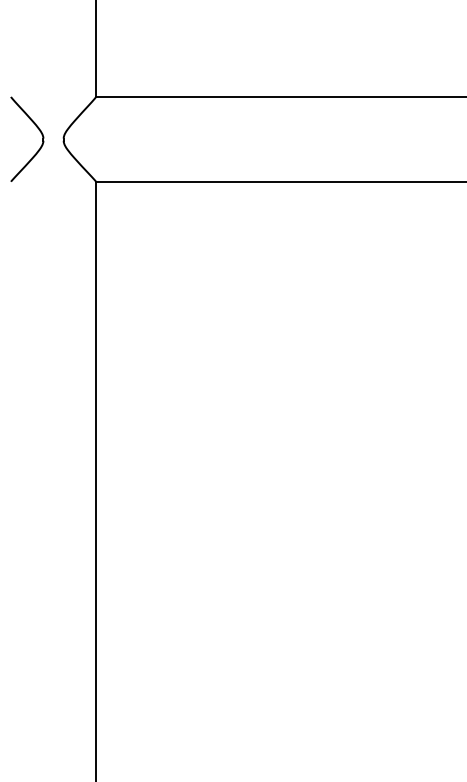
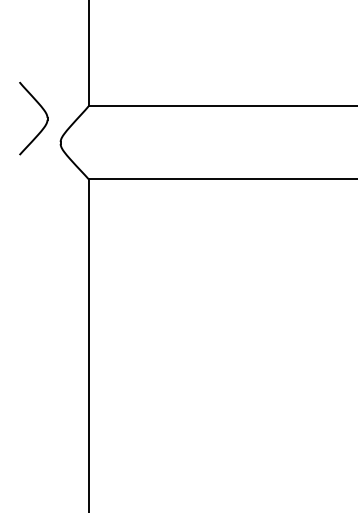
part: (39, 131) -> (44, 111), moved

